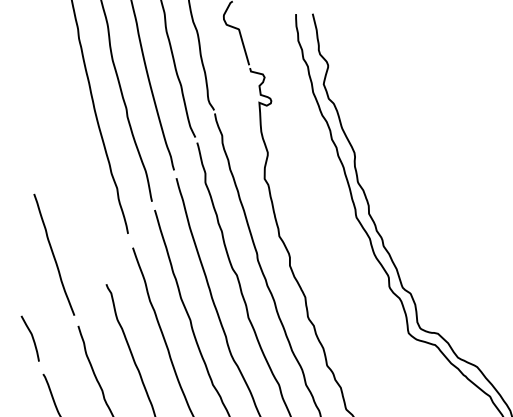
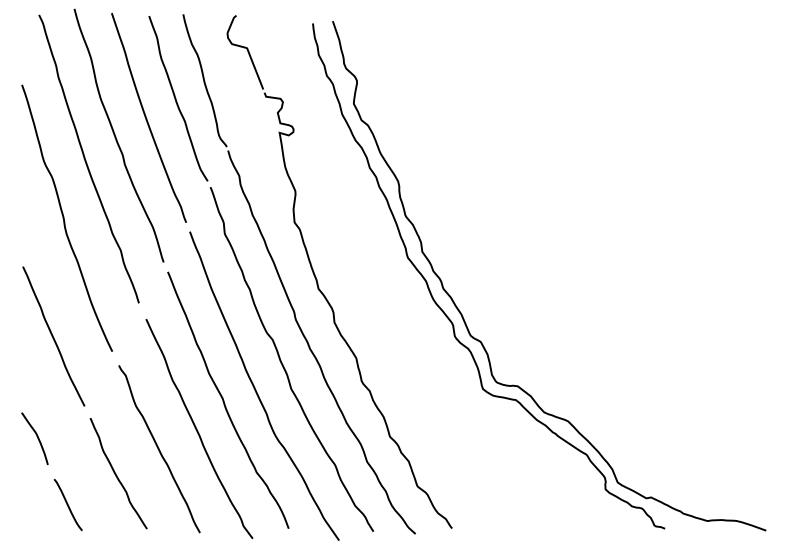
curve: (72, 156) -> (64, 217), added

